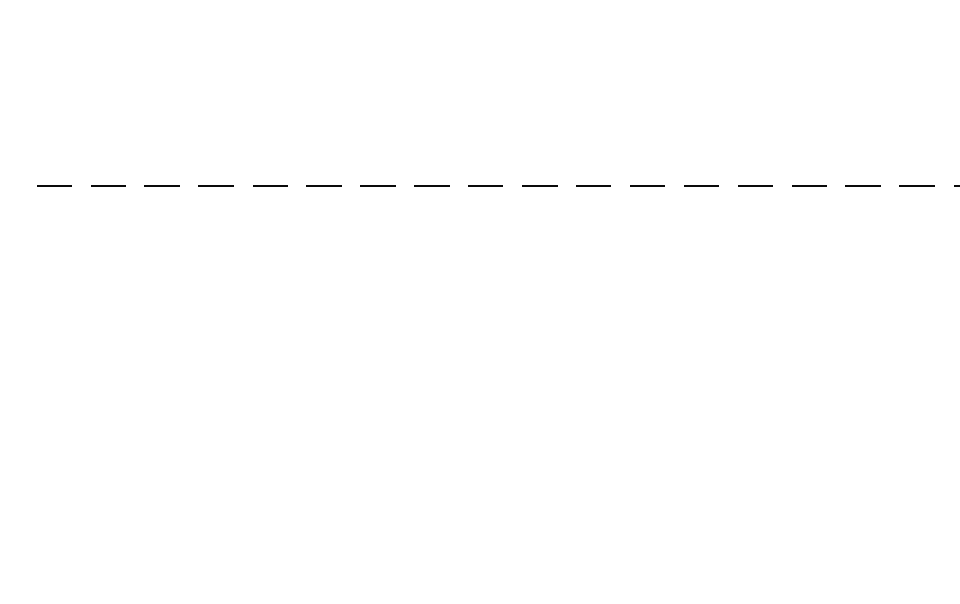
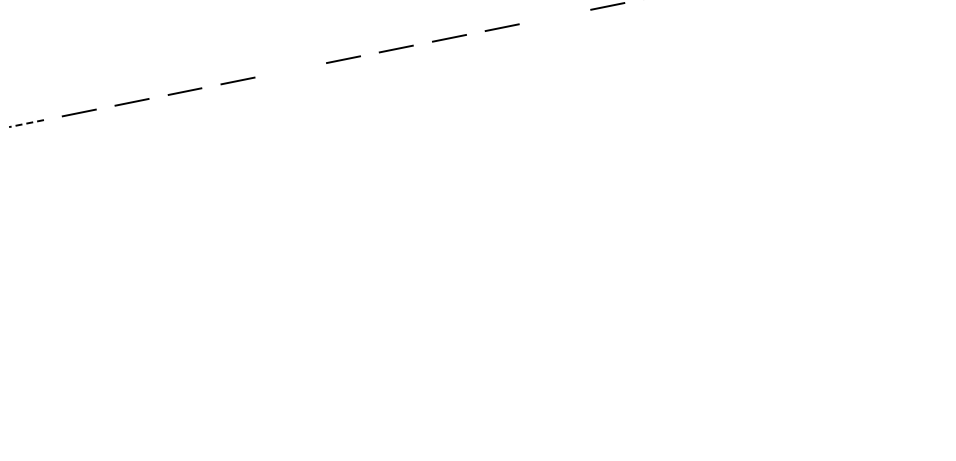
line: (377, 185) -> (290, 69), removed
line: (647, 185) -> (554, 16), removed
line: (108, 186) -> (26, 123), solid -> dashed

